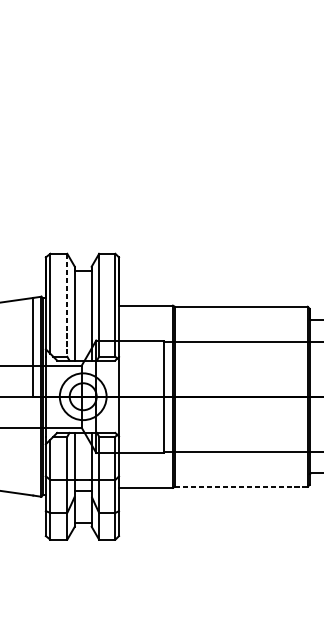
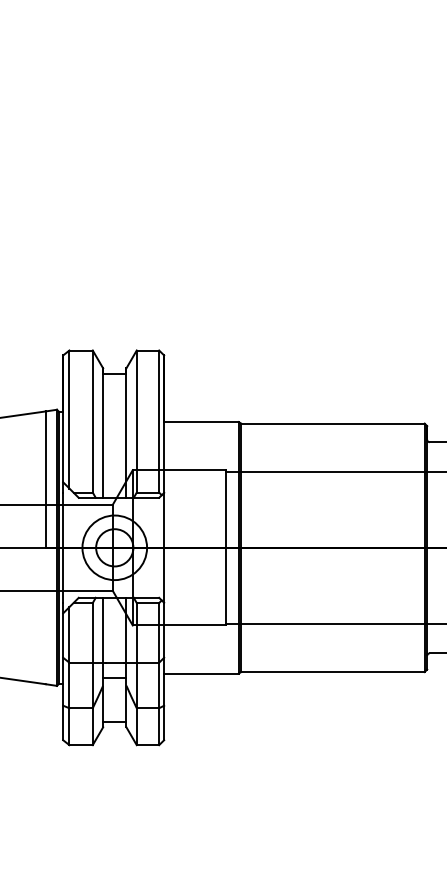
line: (67, 305) -> (92, 422), dashed -> solid
line: (241, 487) -> (333, 672), dashed -> solid

